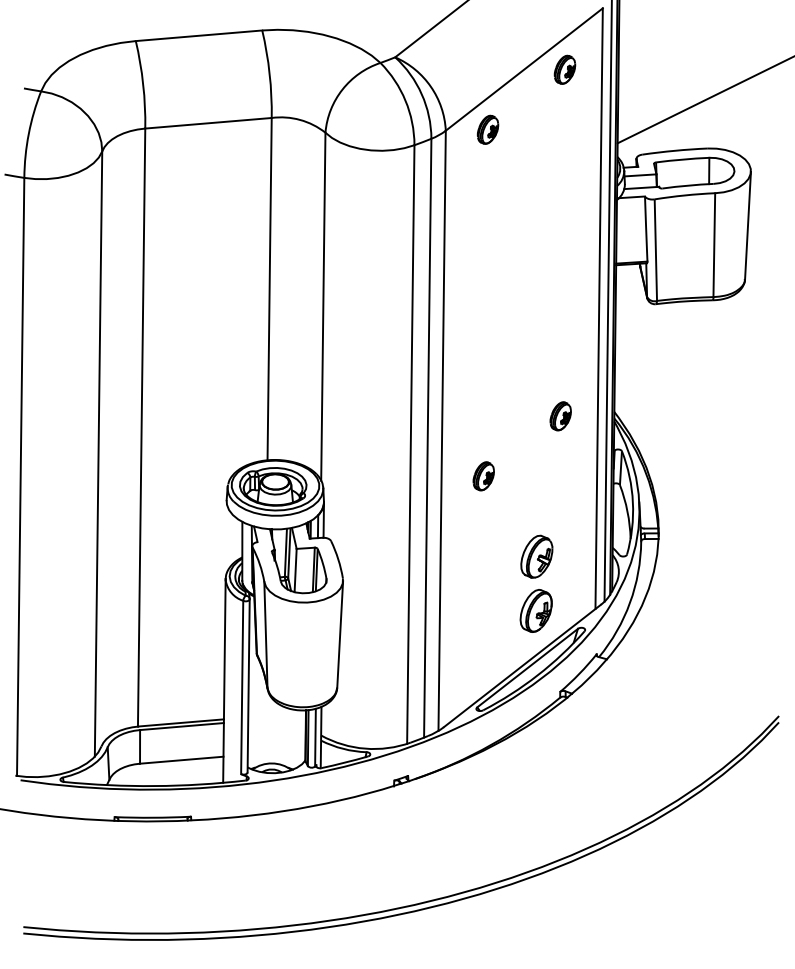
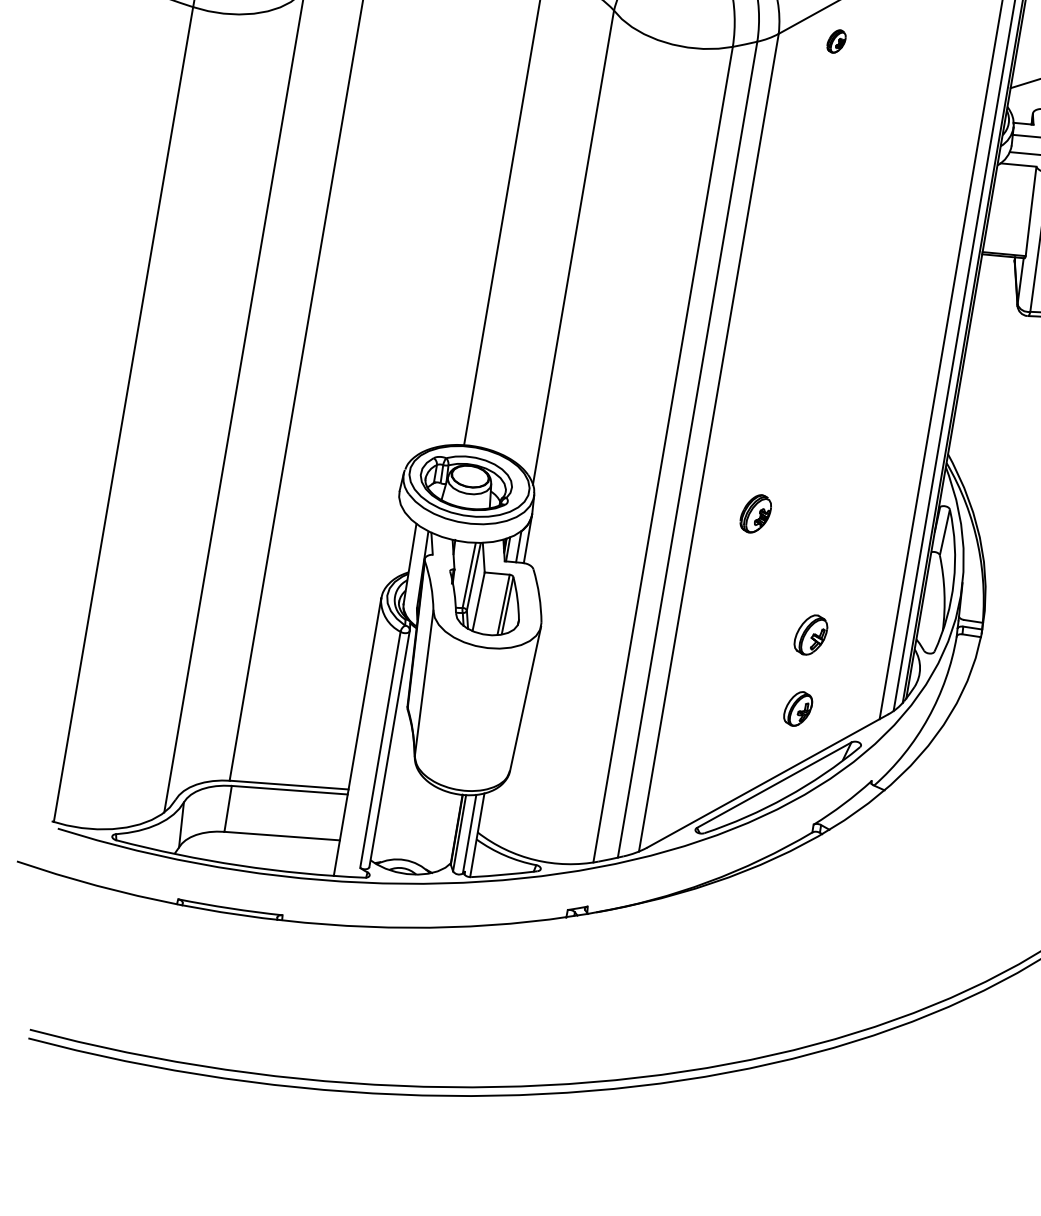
part: (487, 129) -> (835, 41), size x0.6
part: (560, 416) -> (873, 448), removed
part: (536, 556) -> (810, 634), size x0.7
part: (535, 610) -> (797, 708), size x0.6

